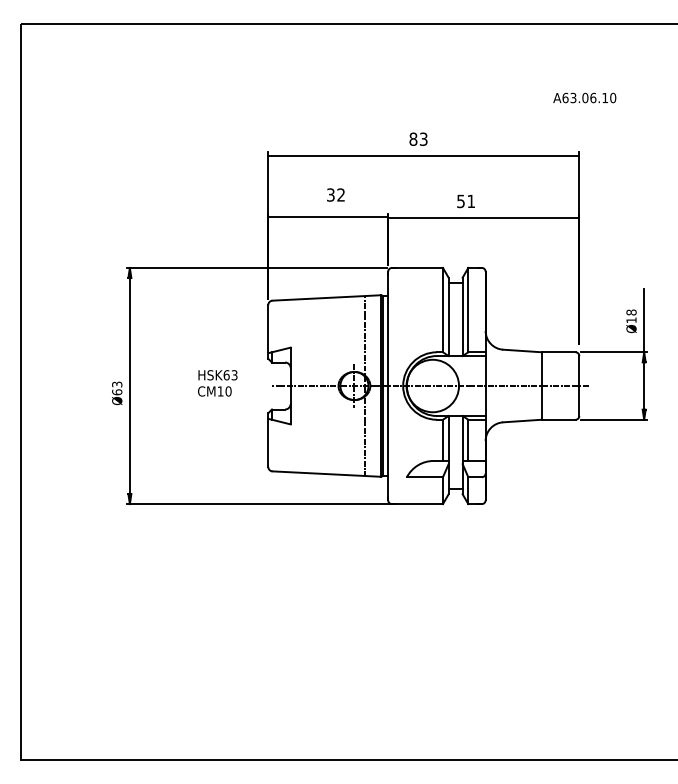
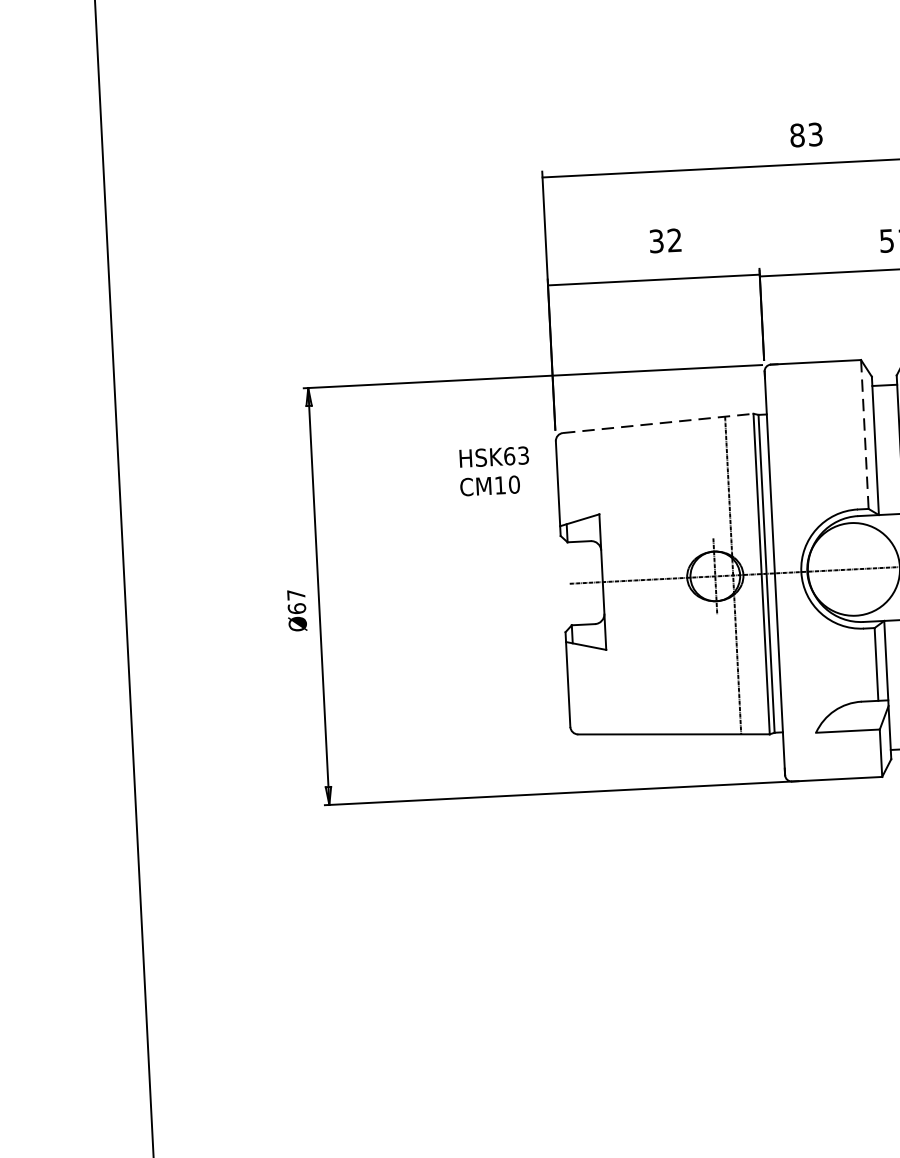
line: (327, 297) -> (659, 422), solid -> dashed
line: (442, 310) -> (864, 435), solid -> dashed
text: (217, 383) -> (494, 471), moved
text: (117, 384) -> (296, 594), Ø63 -> Ø67

